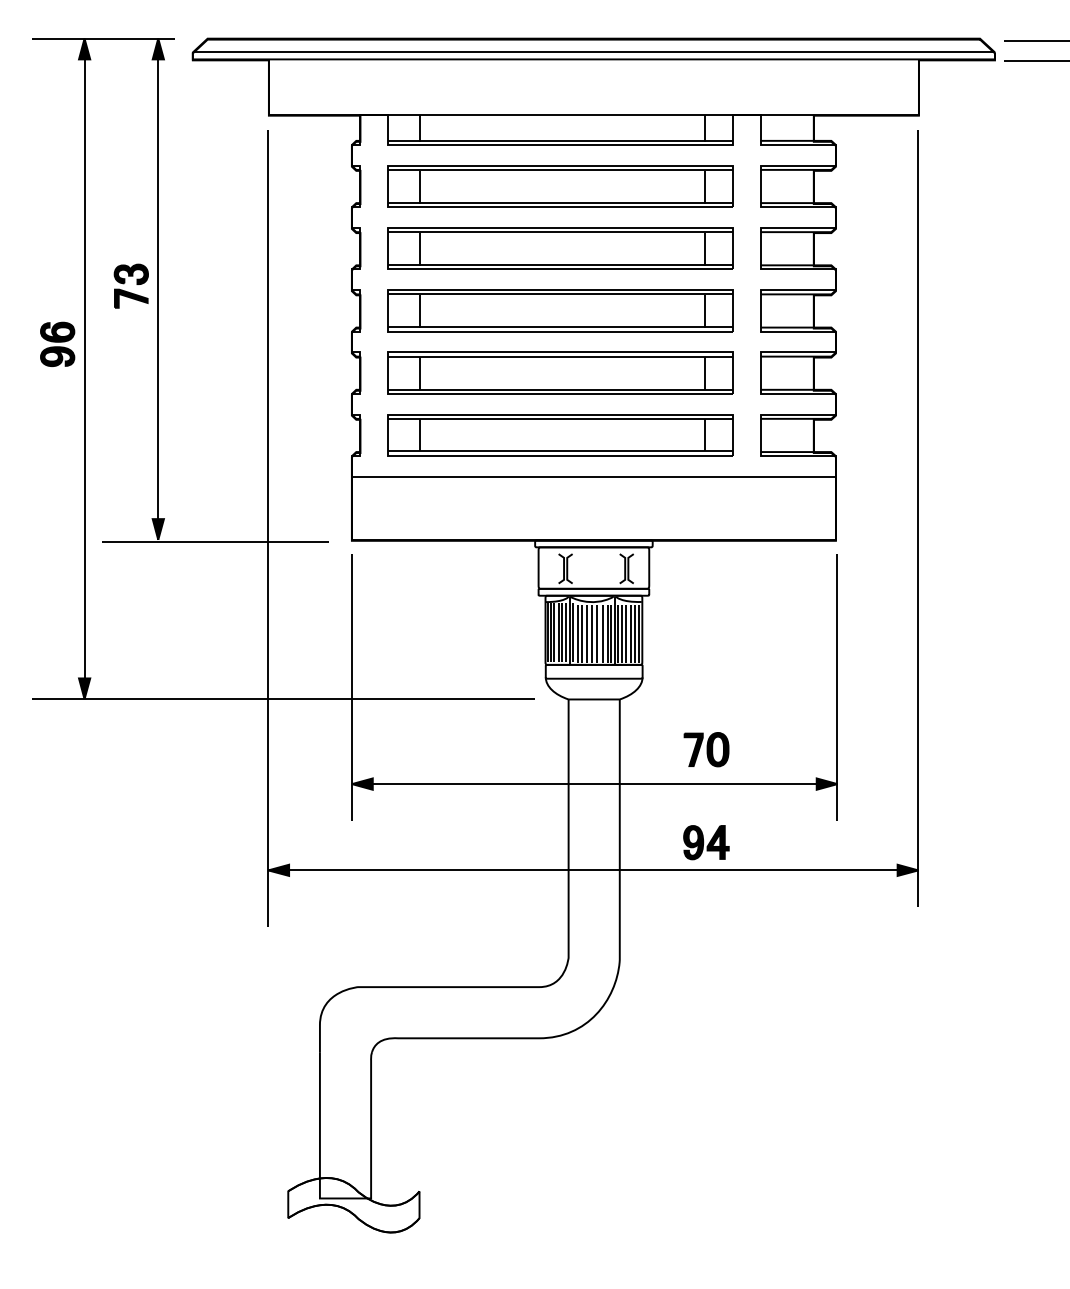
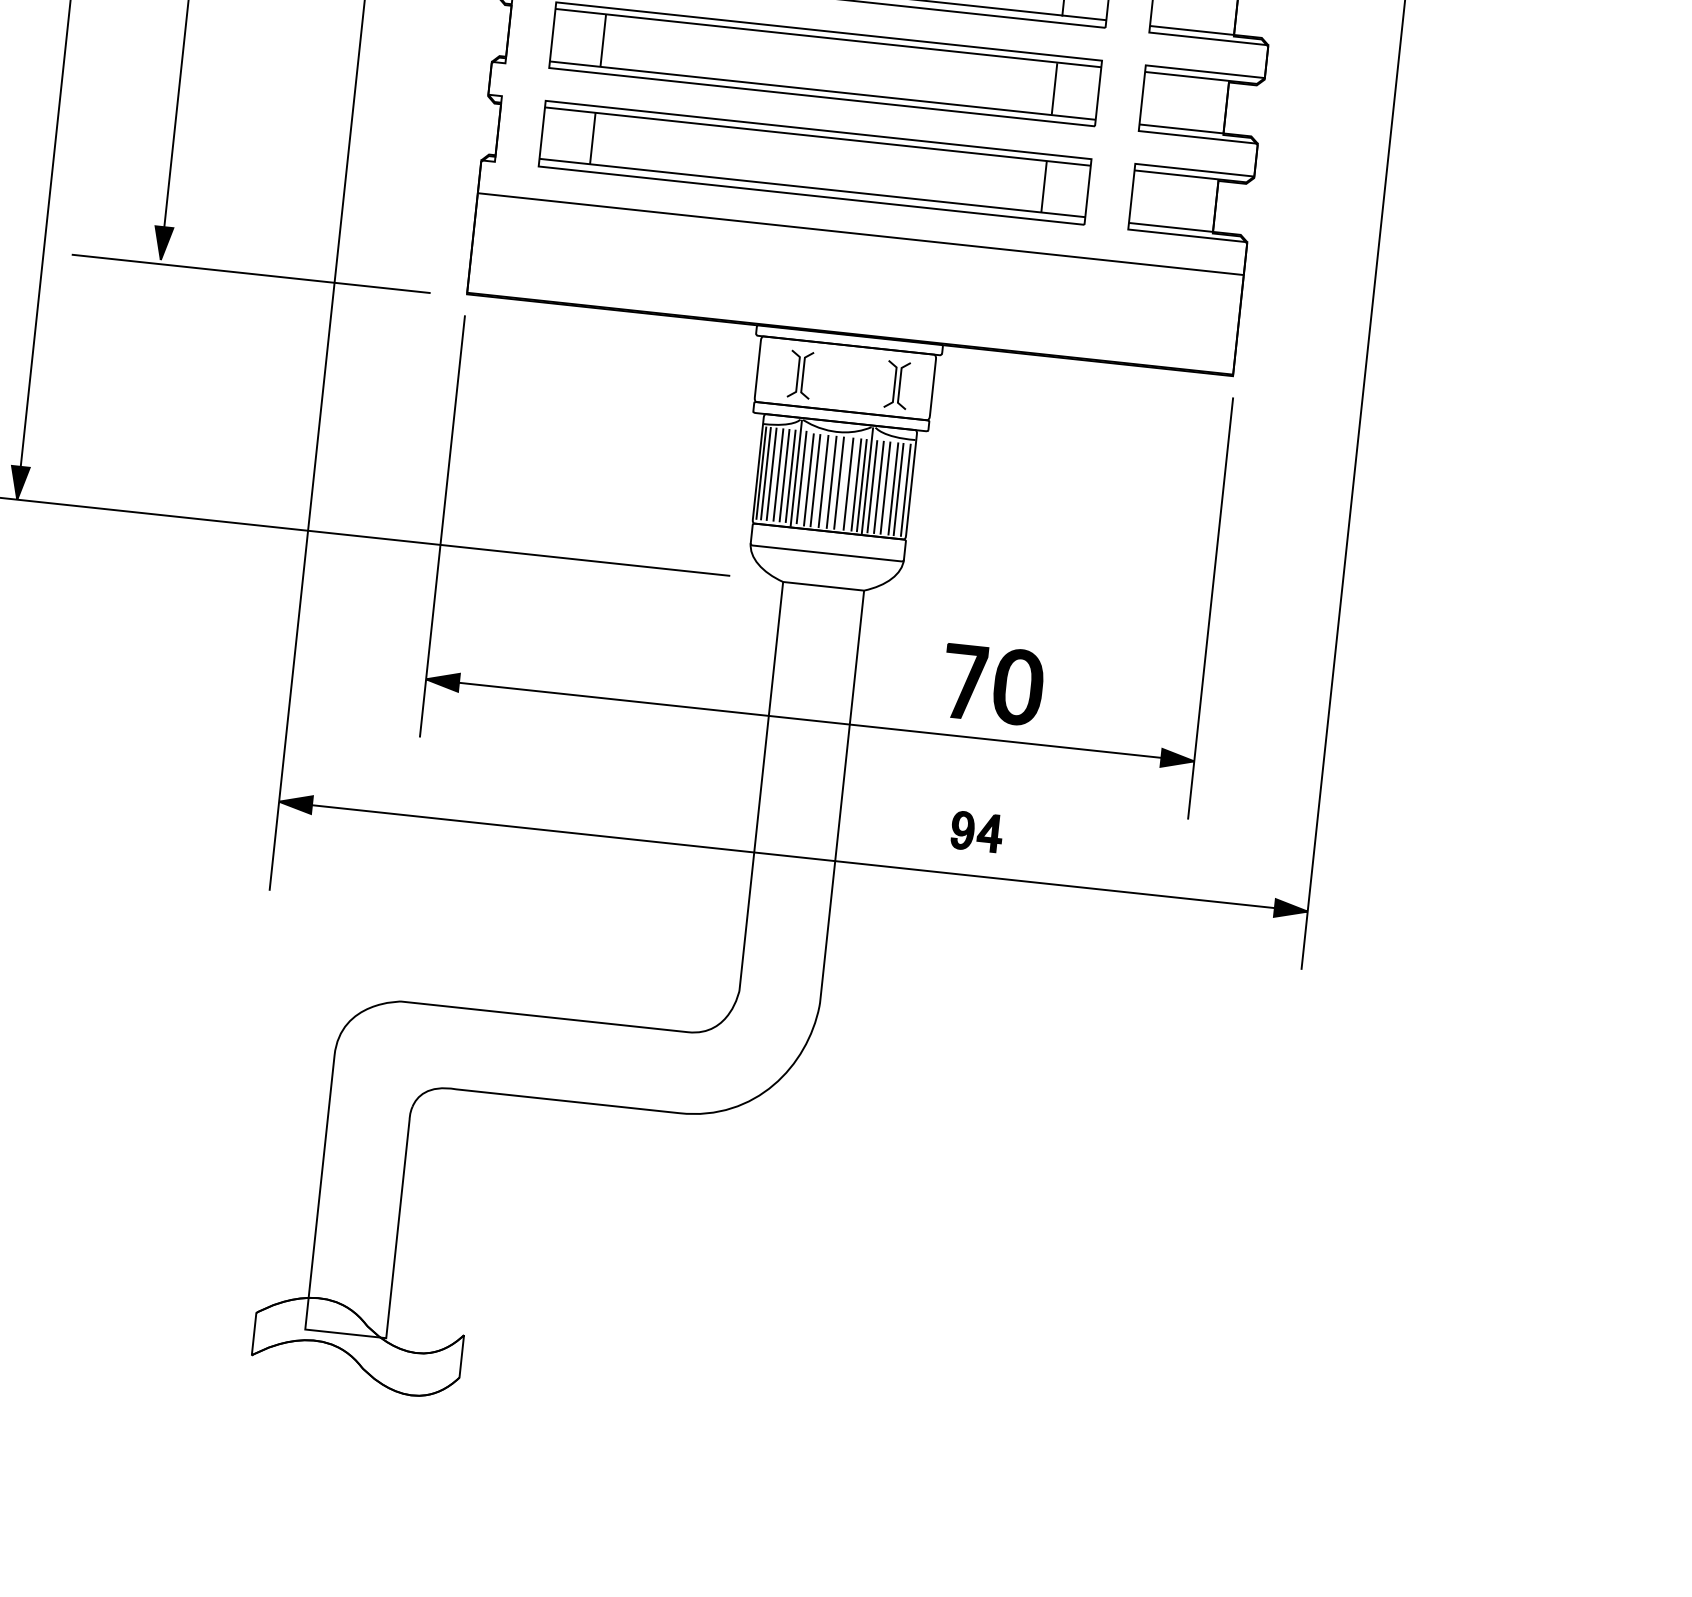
part: (706, 749) -> (992, 684), size x1.4
part: (706, 842) -> (977, 831), size x0.7

